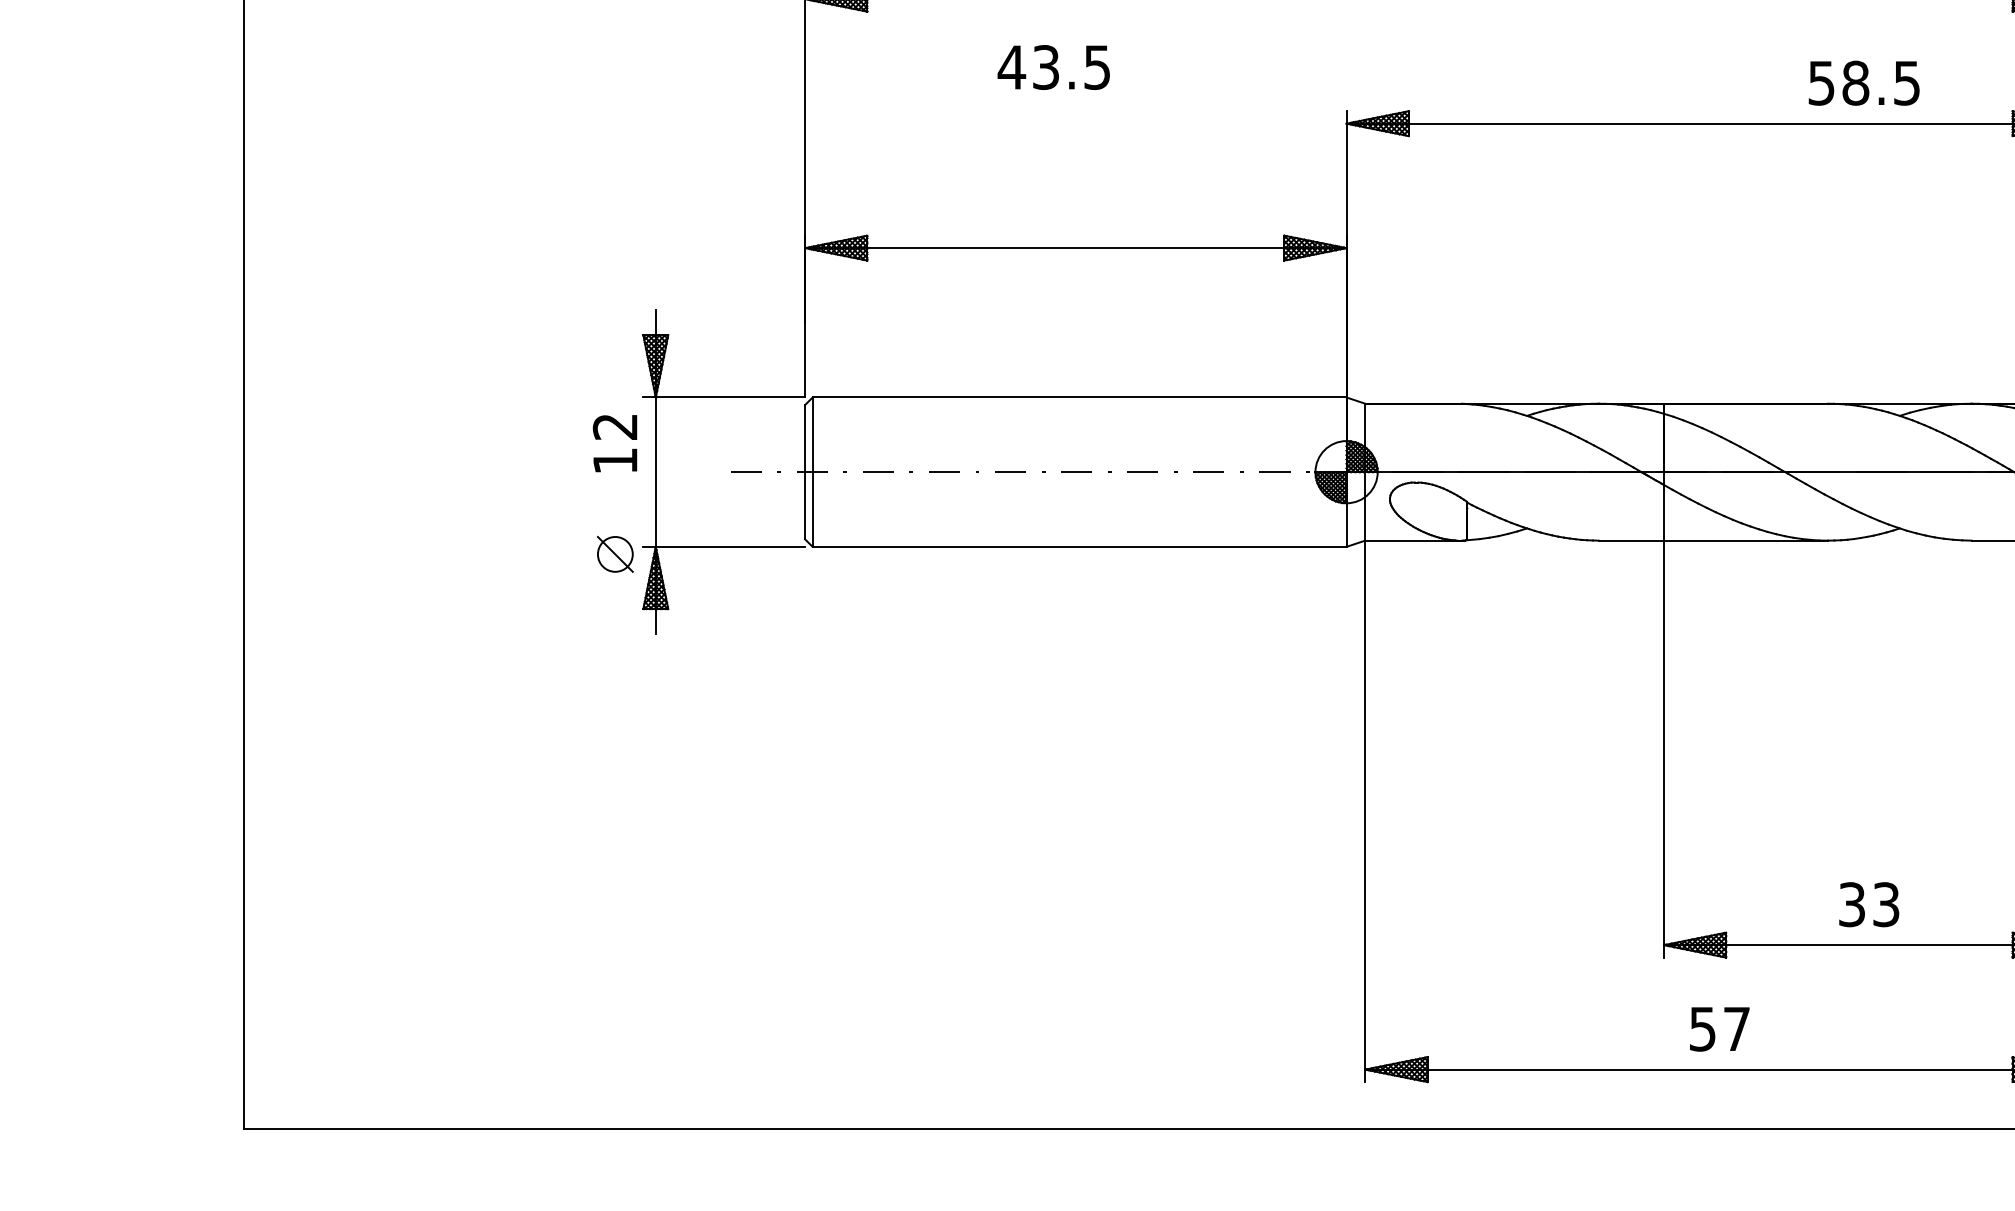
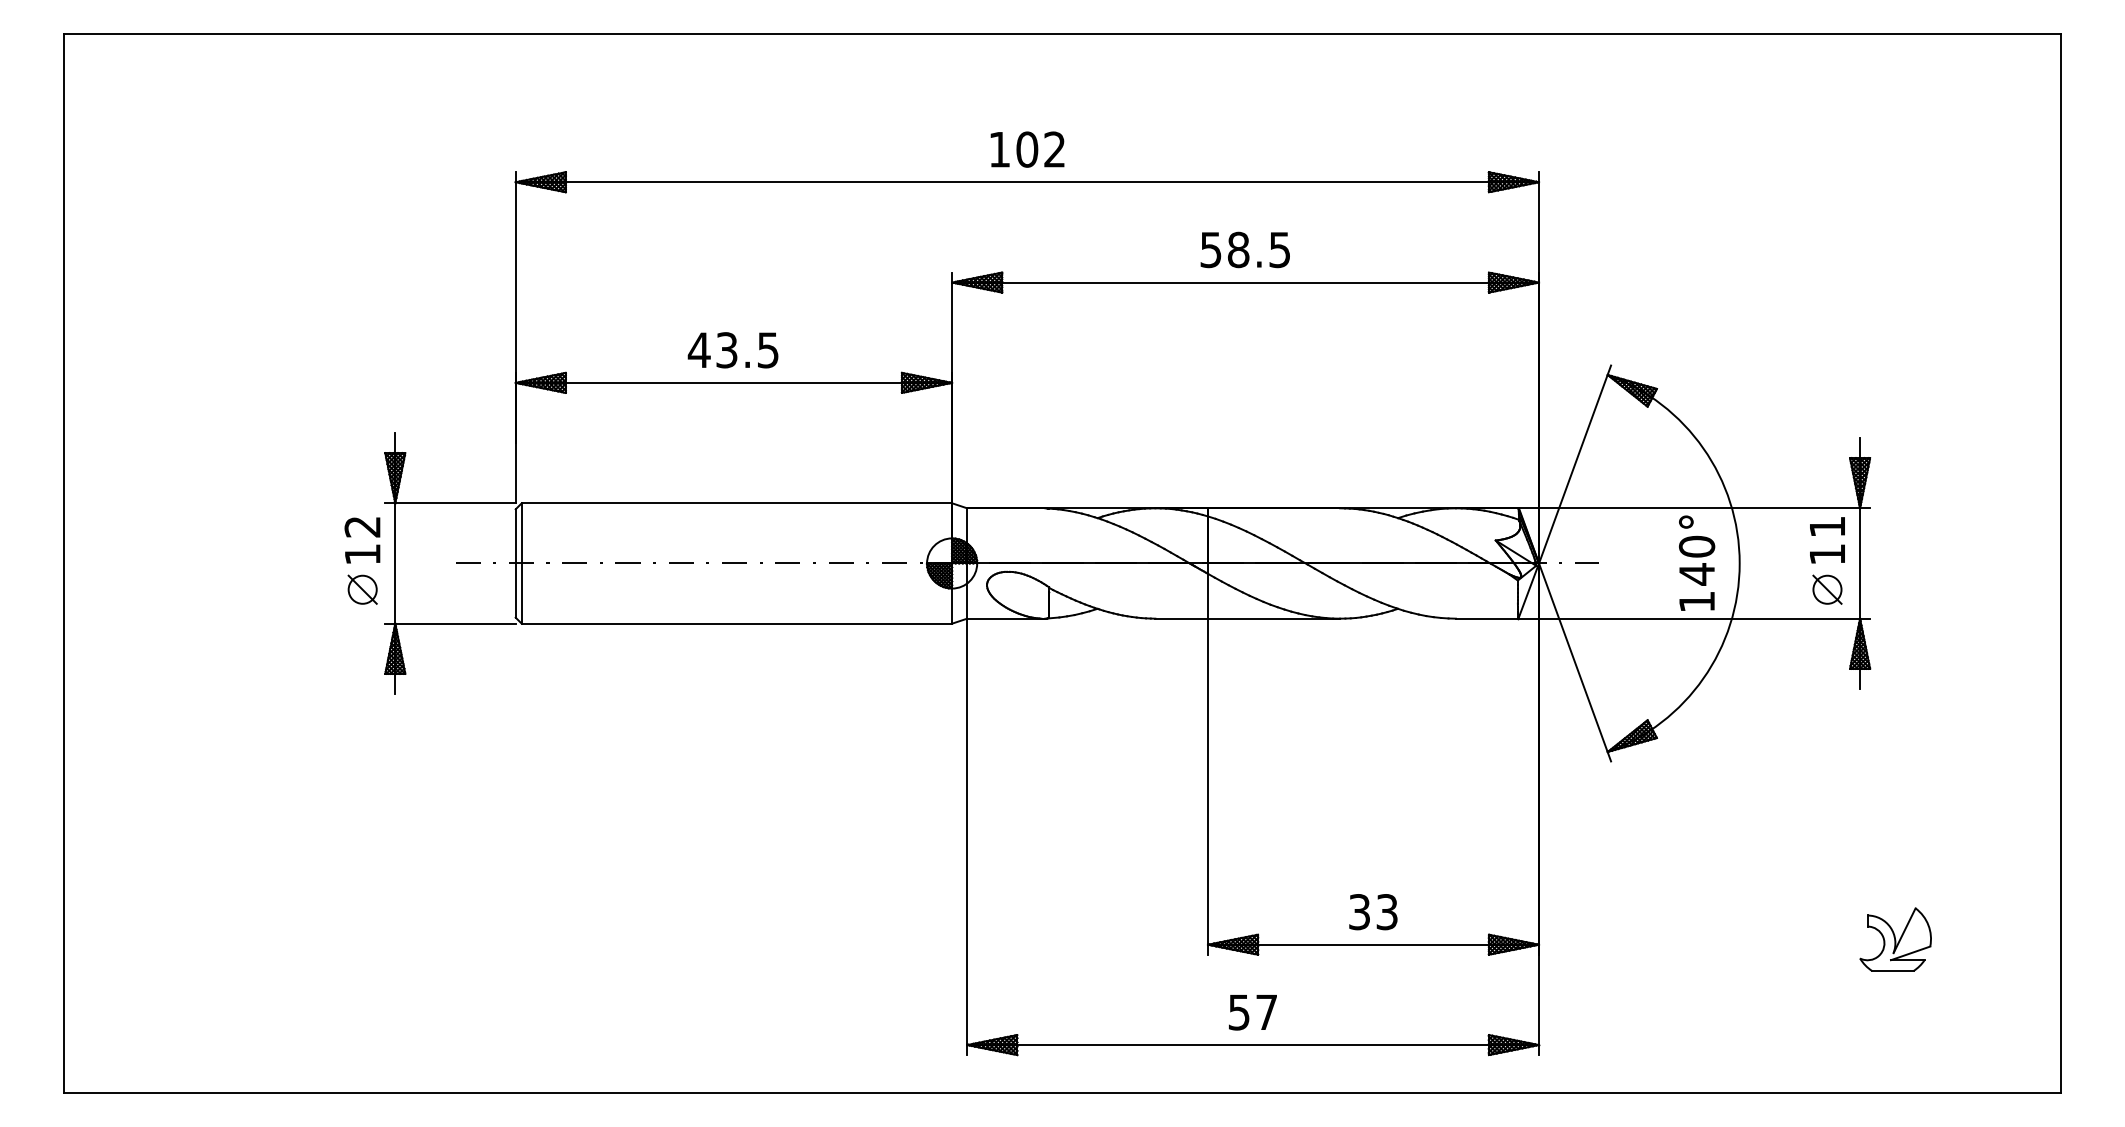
text: (1053, 67) -> (732, 350), moved
text: (1863, 82) -> (1244, 249), moved
part: (615, 554) -> (362, 589), moved

